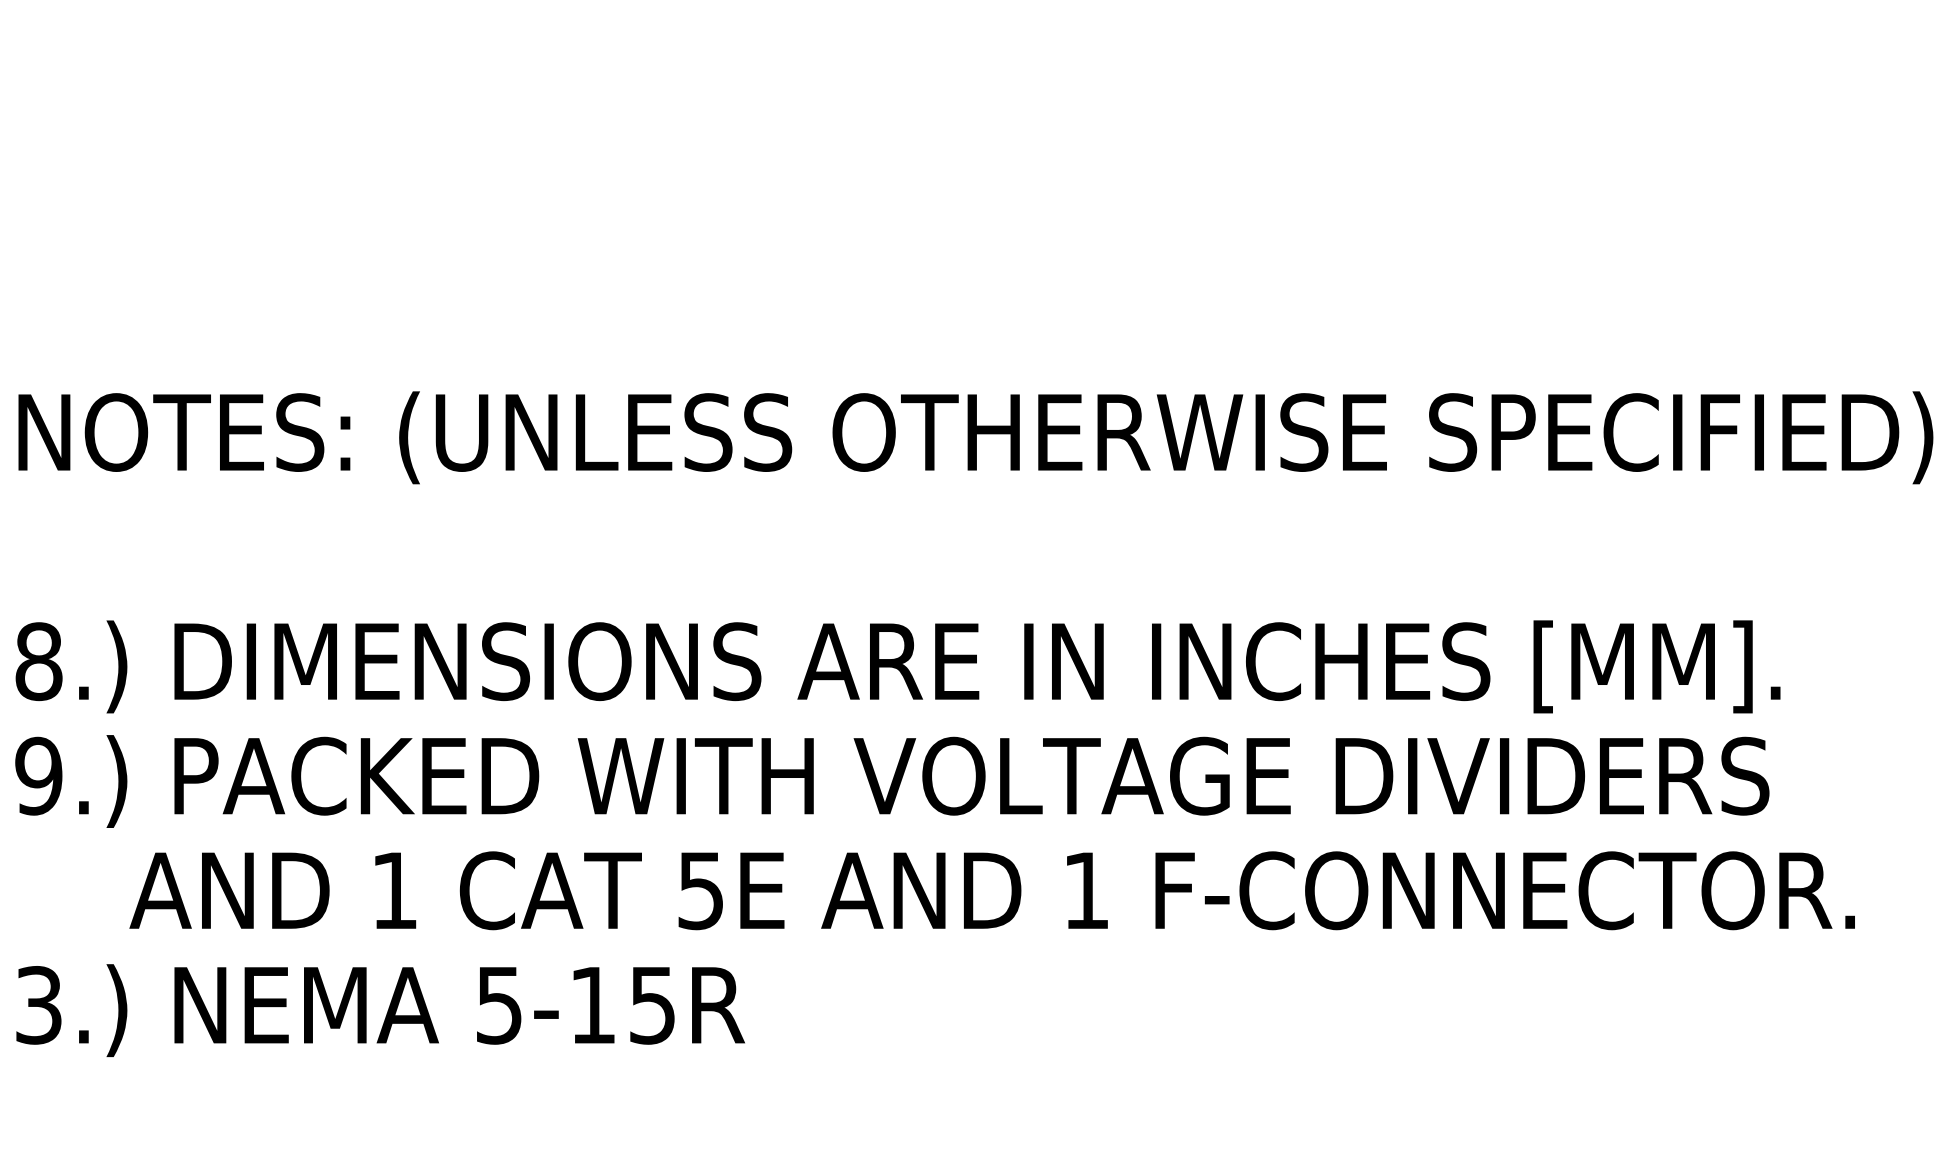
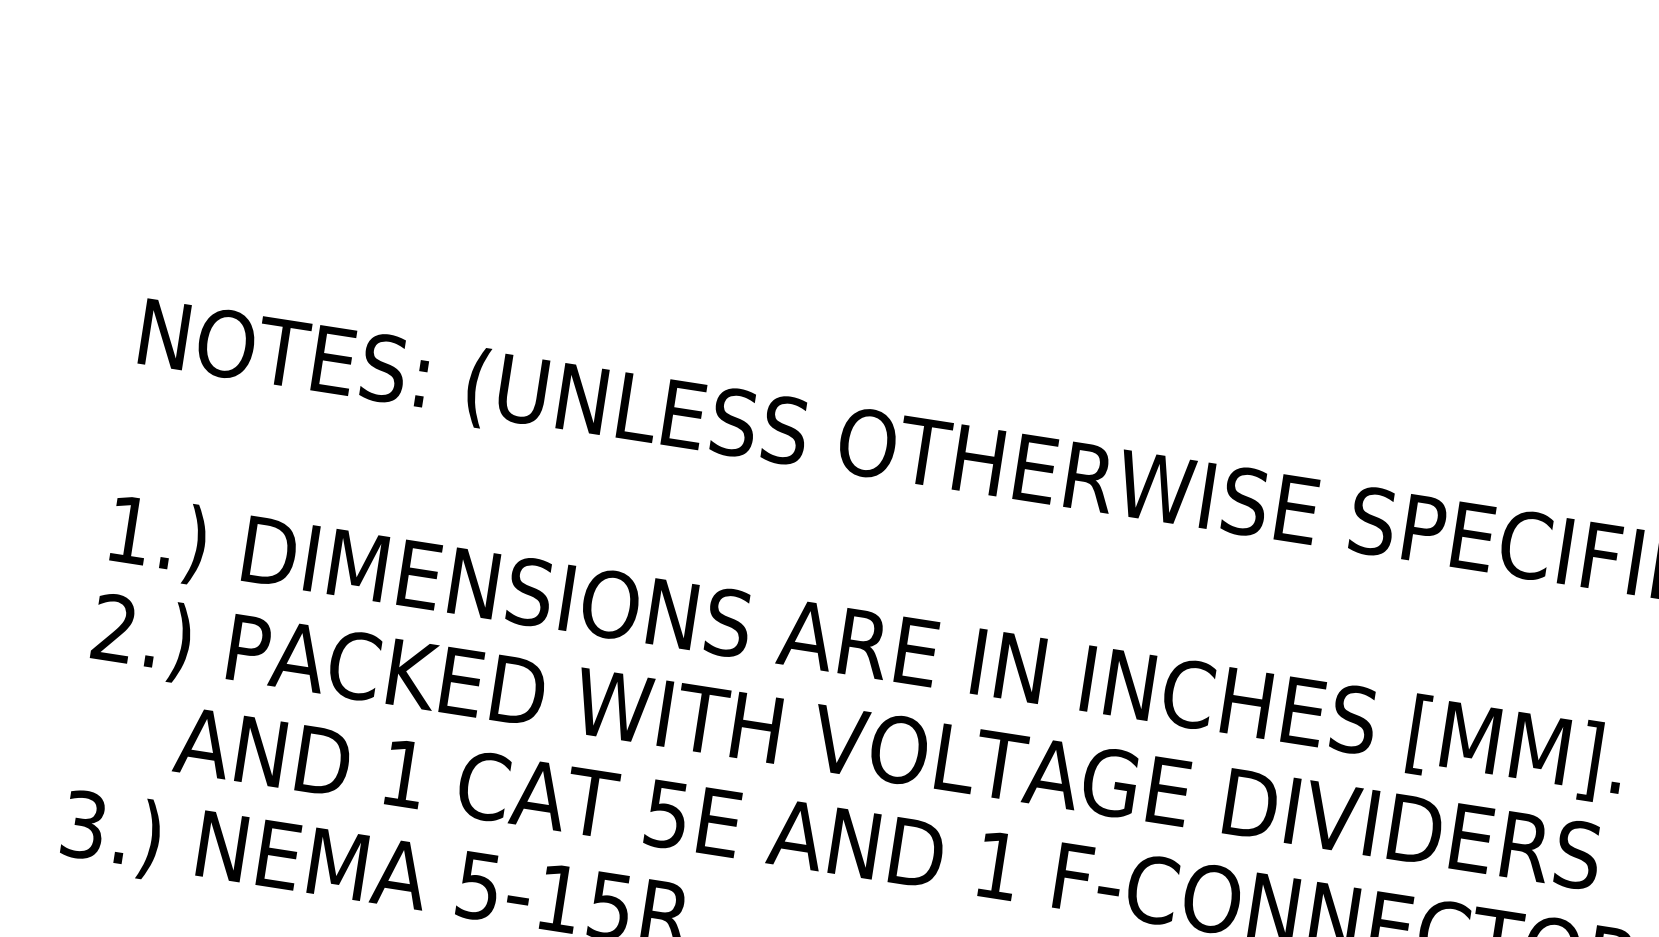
text: (38, 661) -> (129, 529), 8.) -> 1.)
text: (38, 775) -> (114, 627), 9.) -> 2.)

